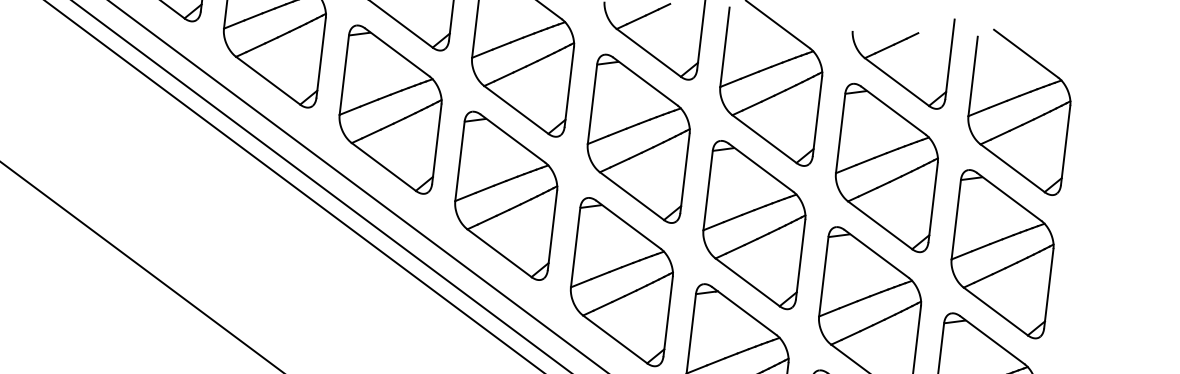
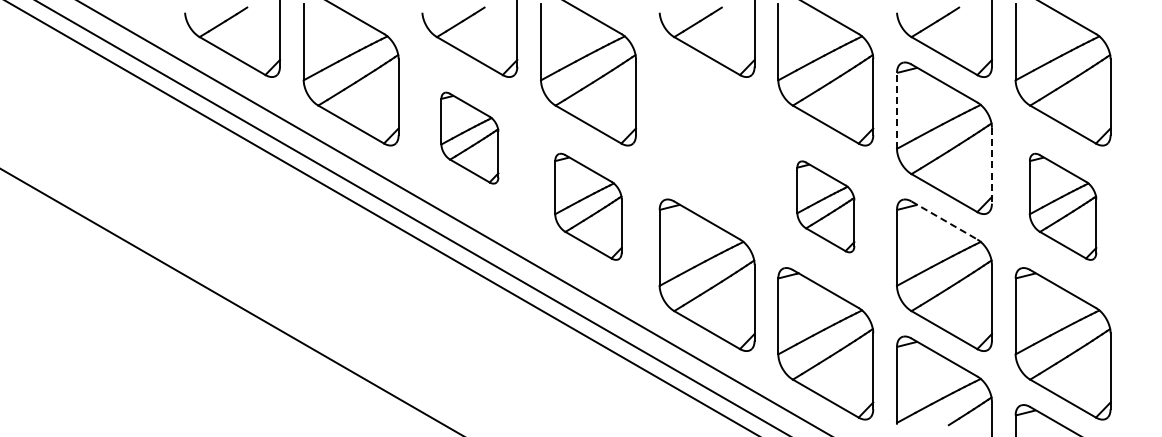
part: (390, 108) -> (469, 137), size x0.6
line: (841, 133) -> (897, 110), solid -> dashed
part: (638, 137) -> (706, 137), removed
part: (506, 195) -> (588, 206), size x0.7
line: (932, 202) -> (991, 165), solid -> dashed
part: (754, 224) -> (825, 206), size x0.6
line: (876, 253) -> (944, 220), solid -> dashed
part: (1001, 253) -> (1062, 206), size x0.7

